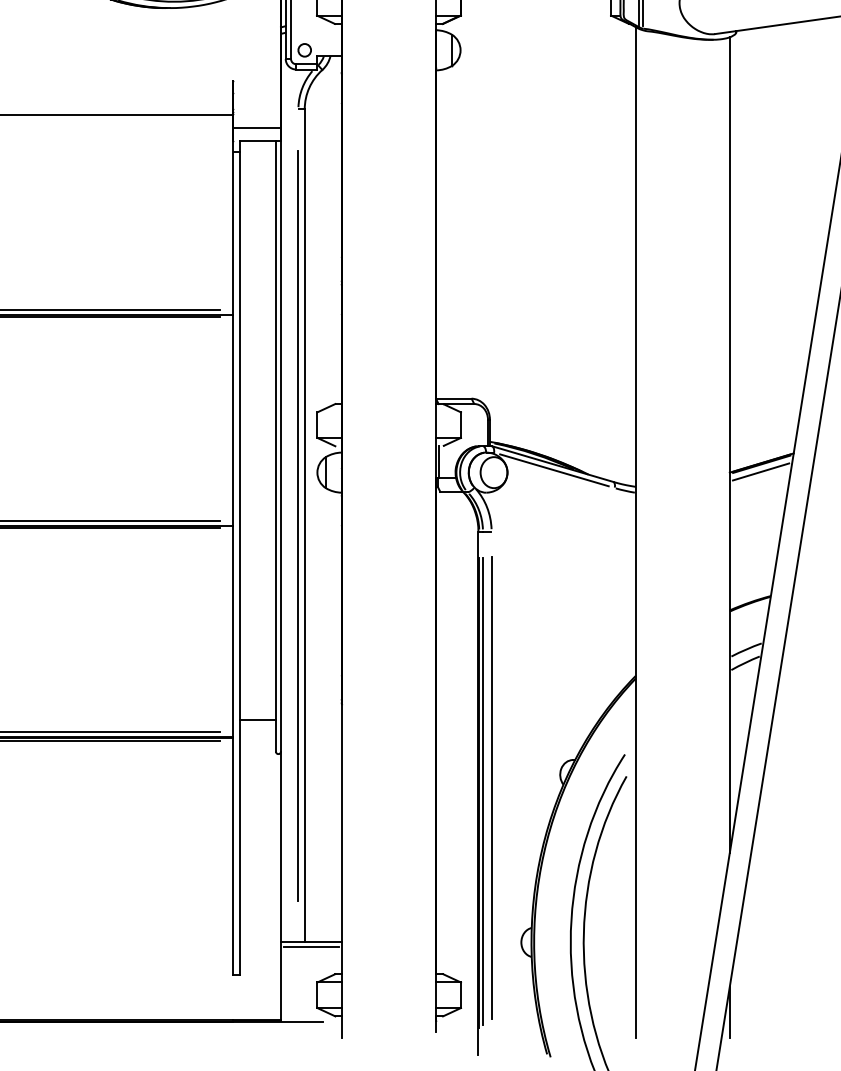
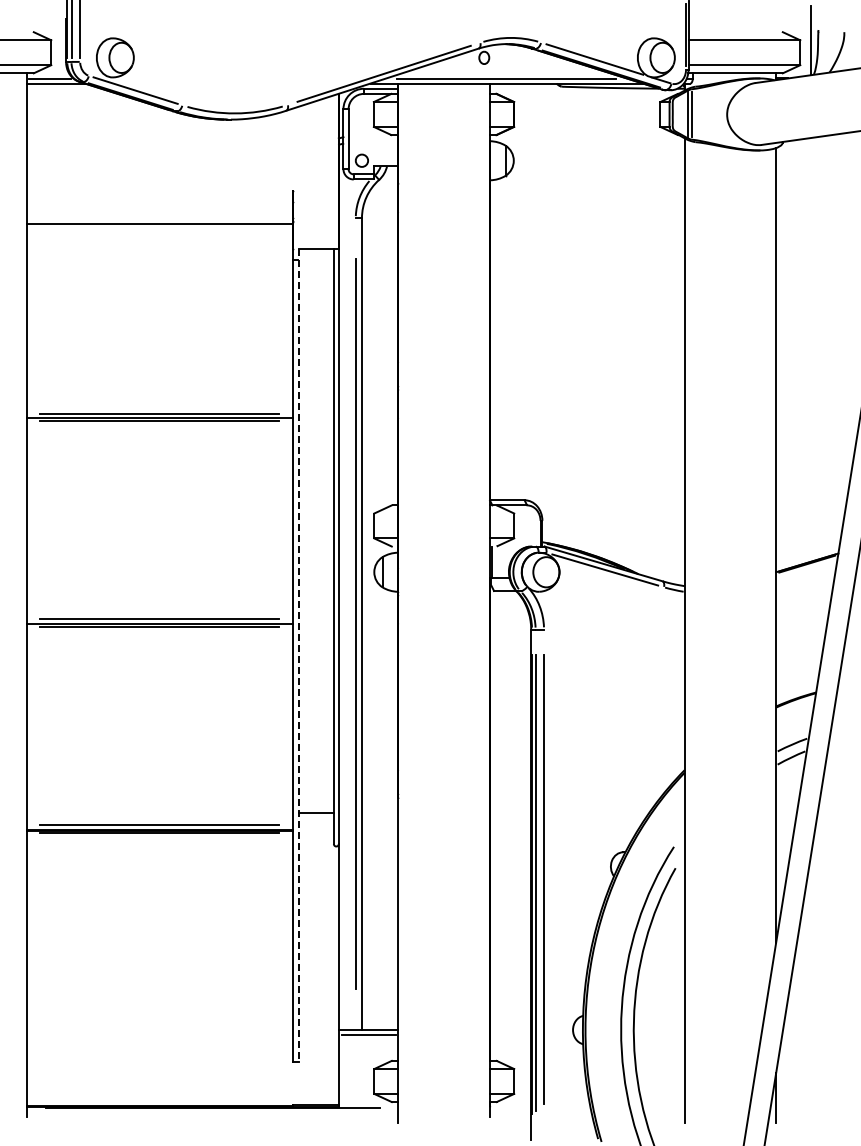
line: (257, 128) -> (315, 236), removed
line: (760, 471) -> (806, 571), removed
line: (239, 558) -> (298, 655), solid -> dashed

